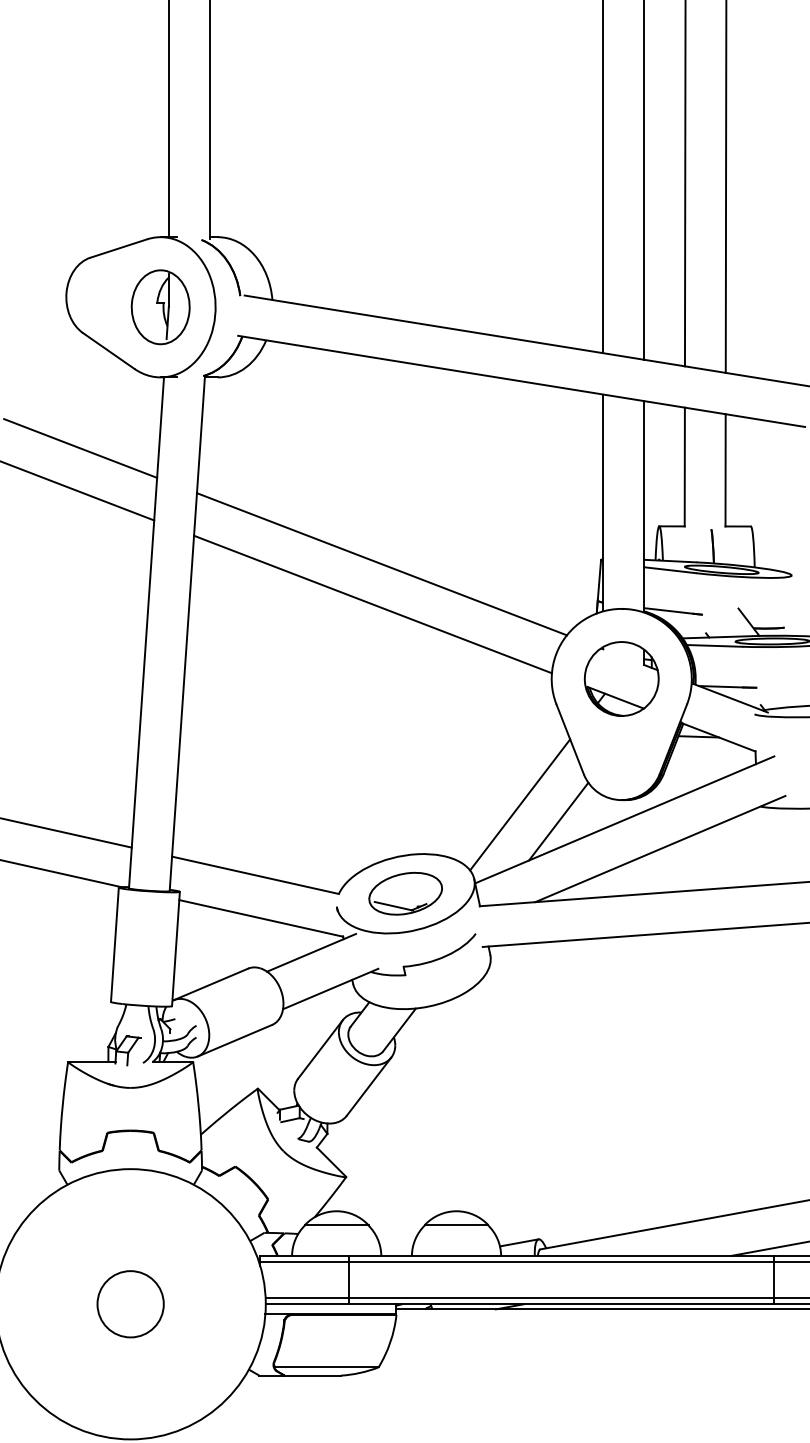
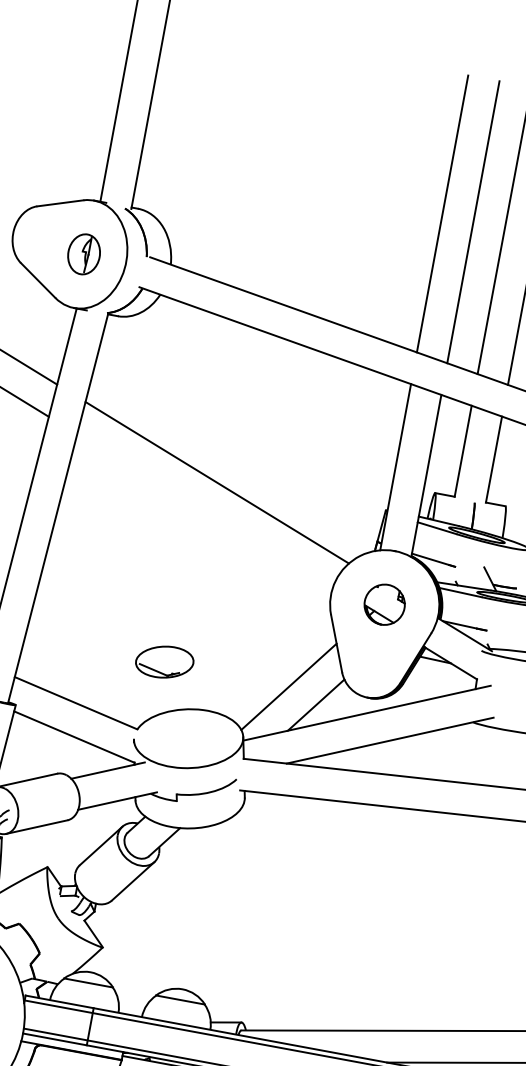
part: (160, 307) -> (83, 254), size x0.7
line: (372, 604) -> (204, 512), removed
part: (621, 678) -> (384, 604), size x0.7
part: (405, 893) -> (164, 661), moved

